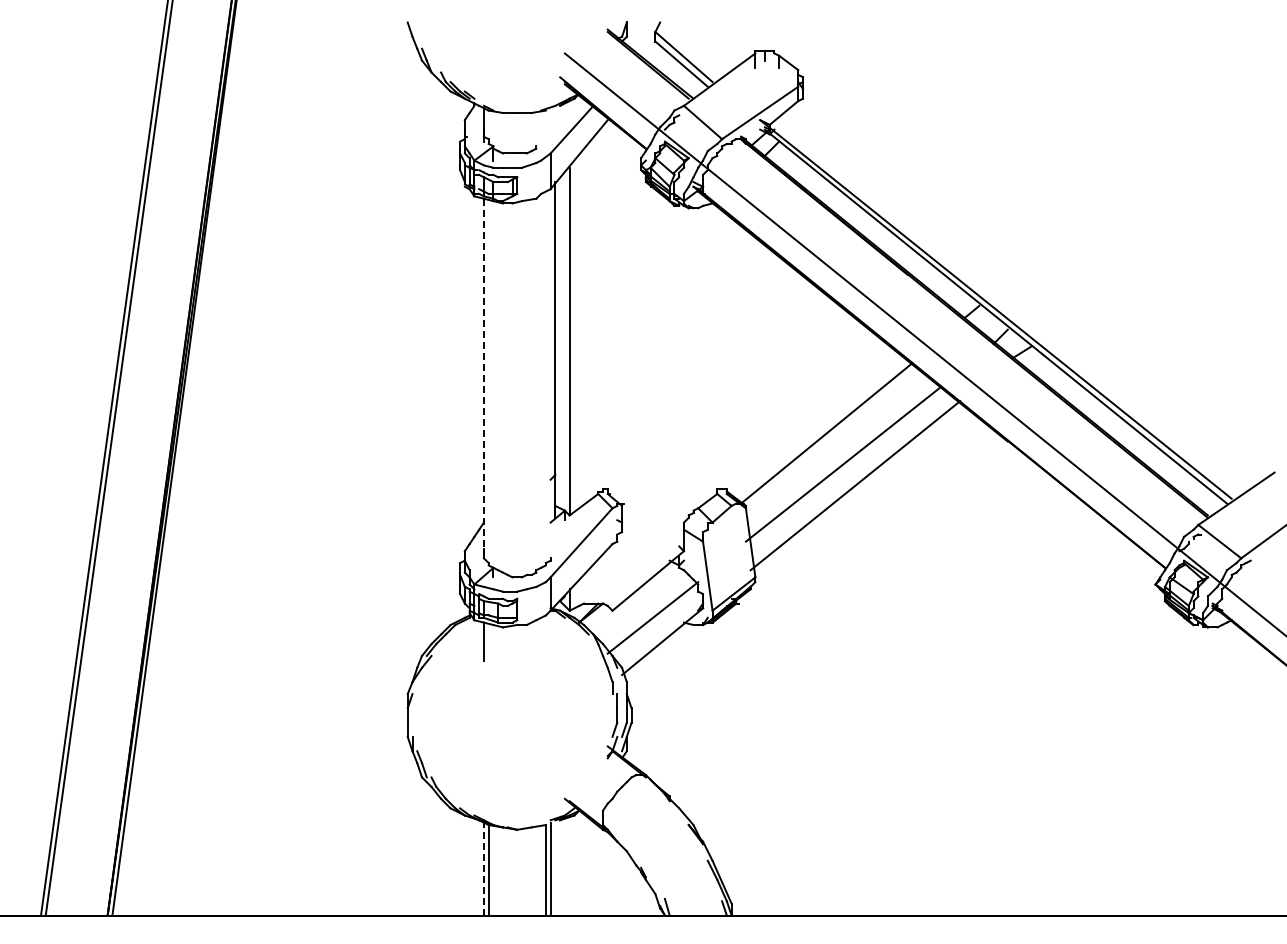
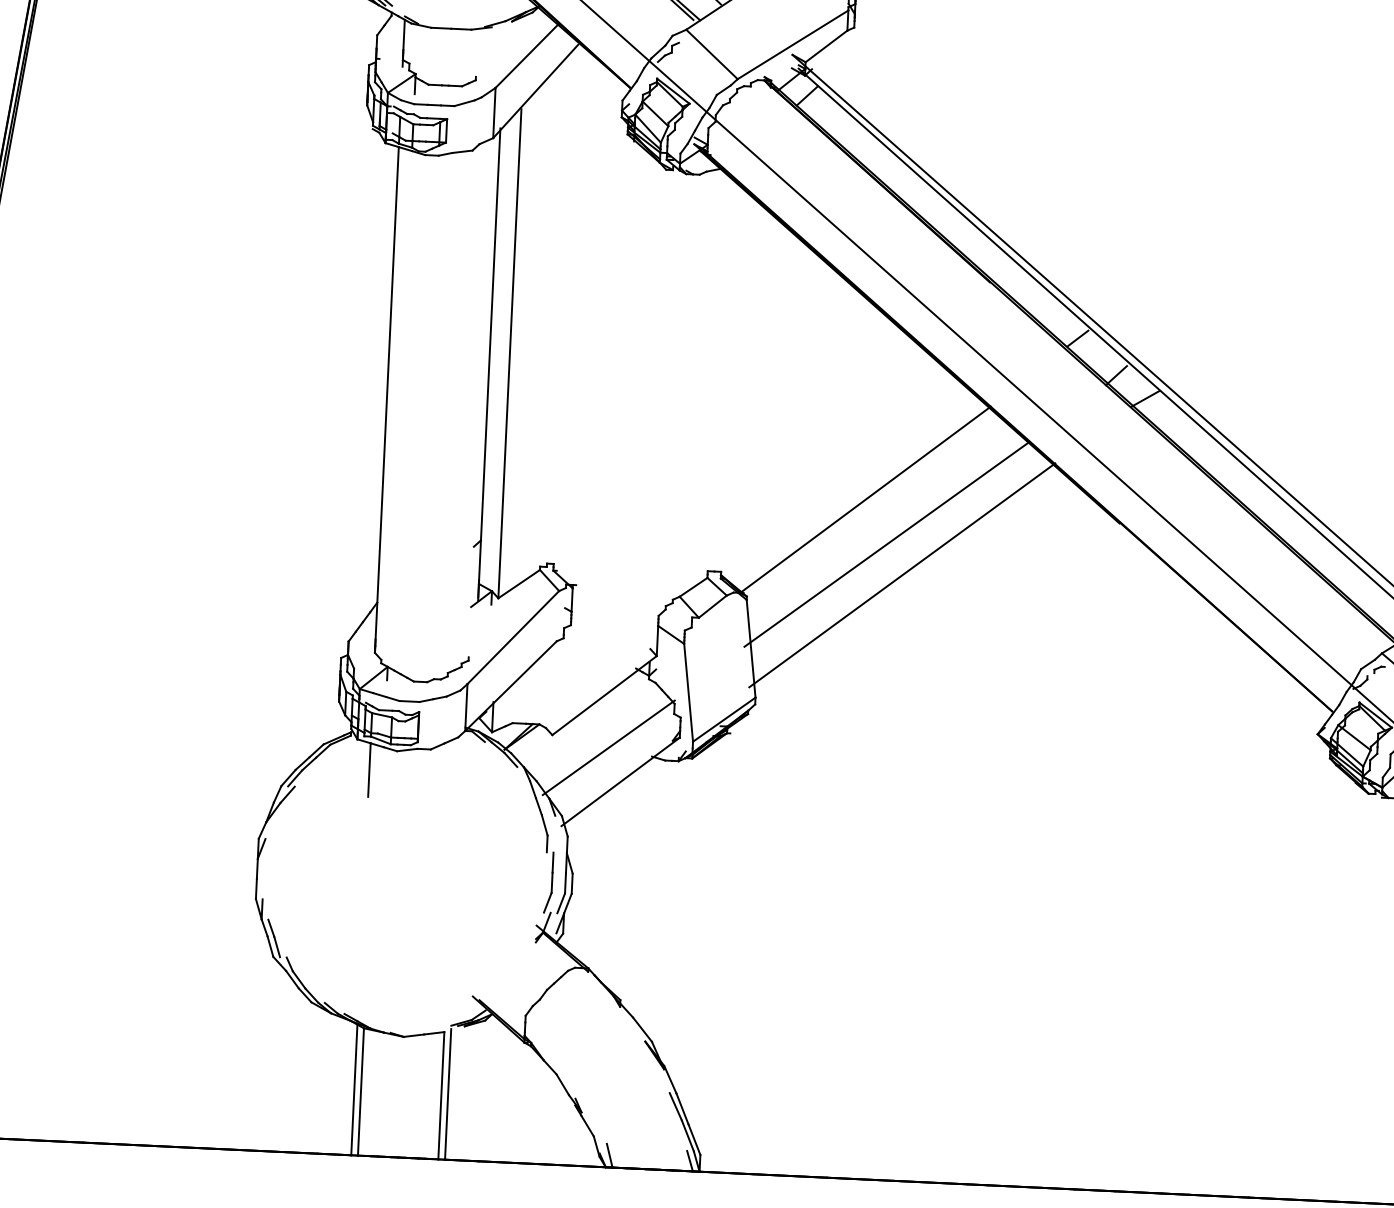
line: (483, 378) -> (386, 399), dashed -> solid
line: (483, 868) -> (353, 1089), dashed -> solid

